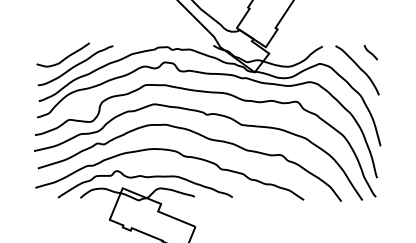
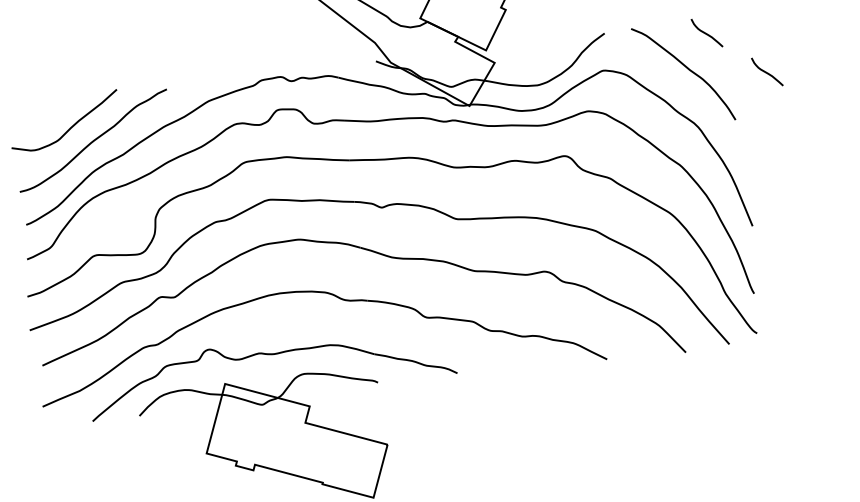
line: (396, 74) -> (766, 71), added

